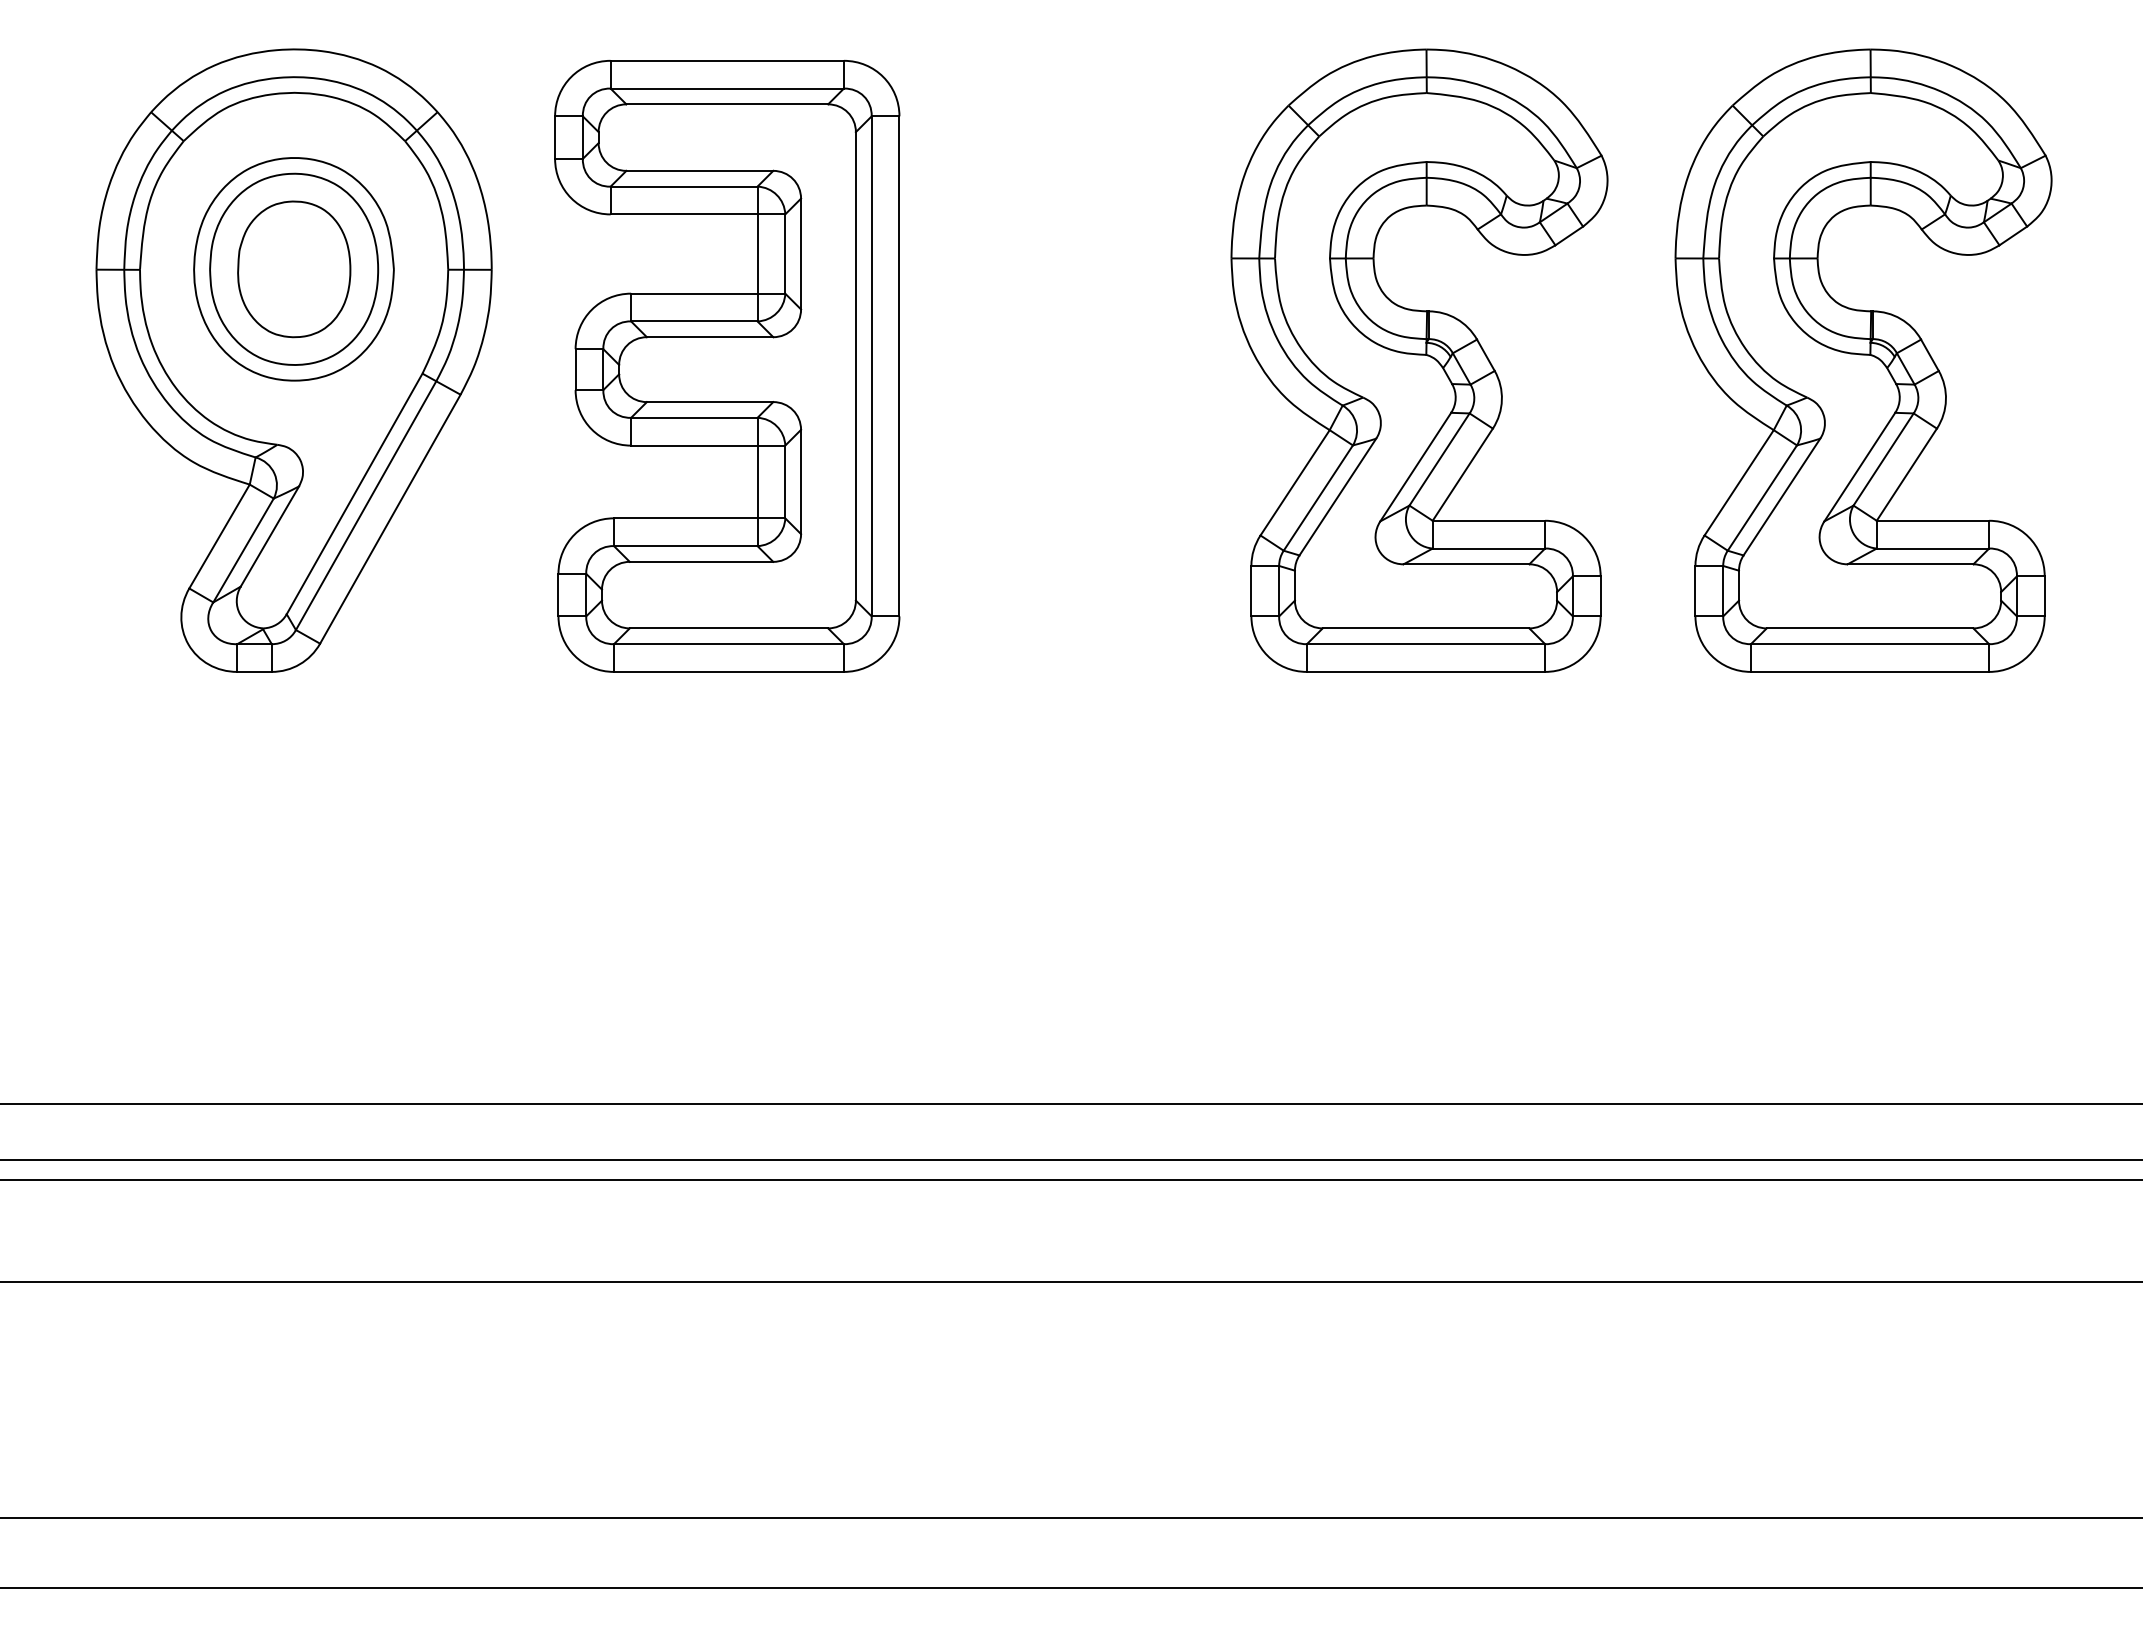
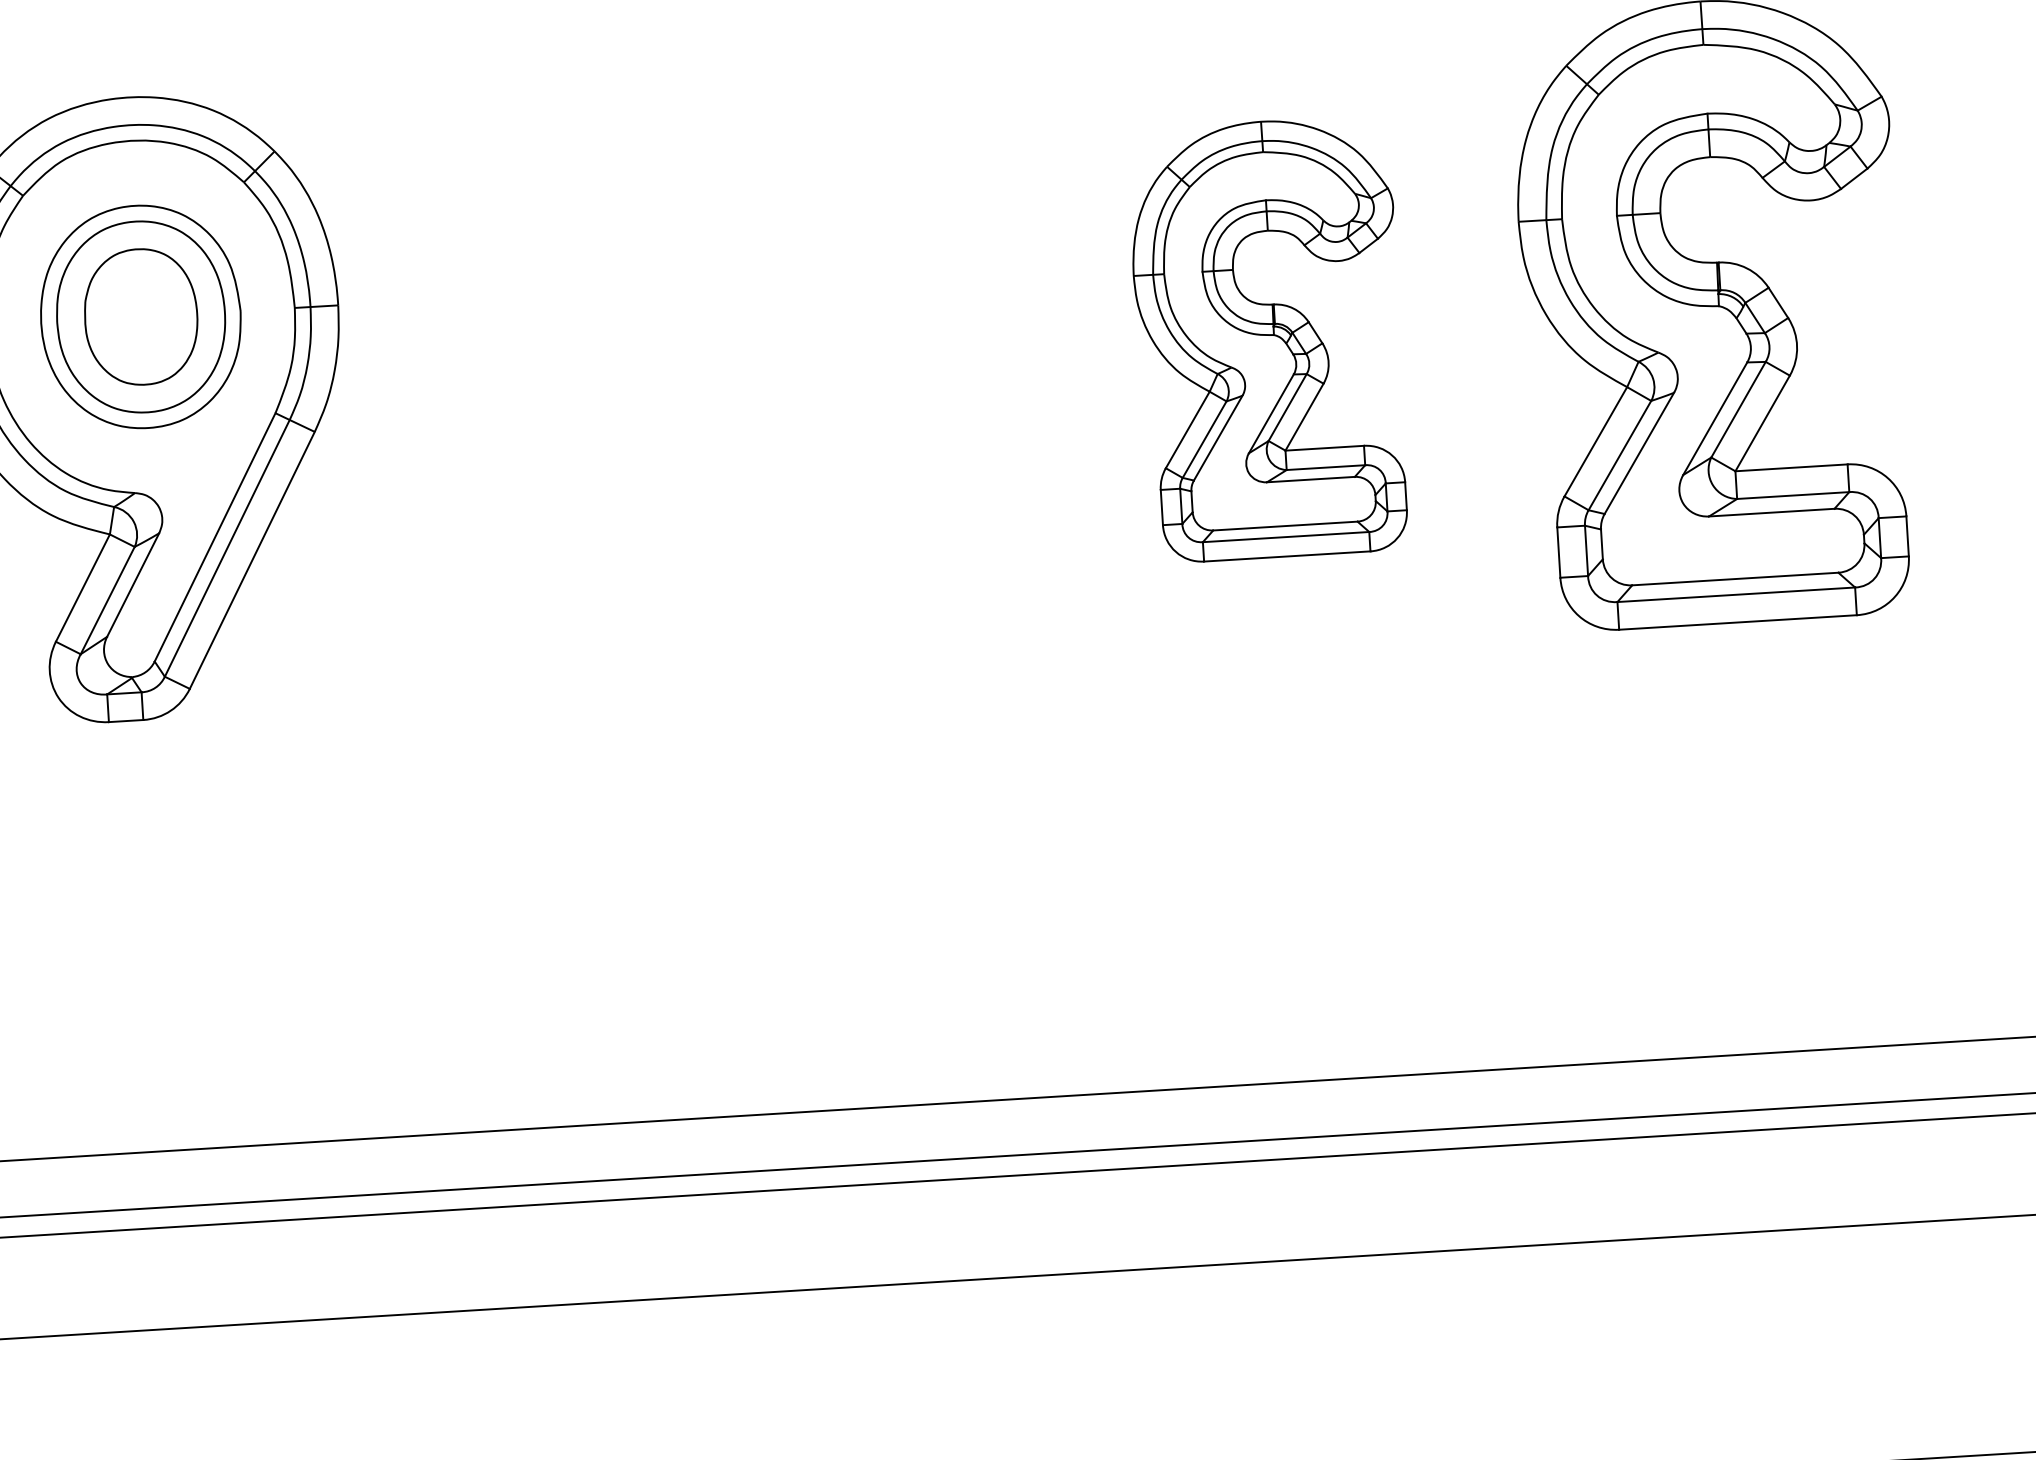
part: (1419, 360) -> (1269, 339), size x0.7
part: (727, 365) -> (579, 386), removed

